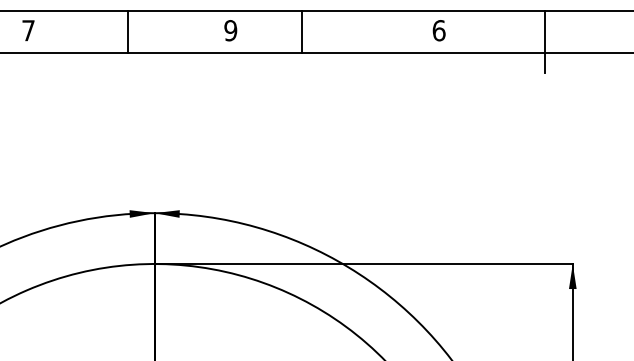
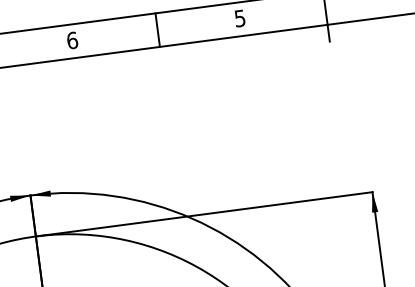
text: (230, 30) -> (72, 40), 9 -> 6
text: (438, 30) -> (239, 18), 6 -> 5
line: (301, 31) -> (157, 30), moved

